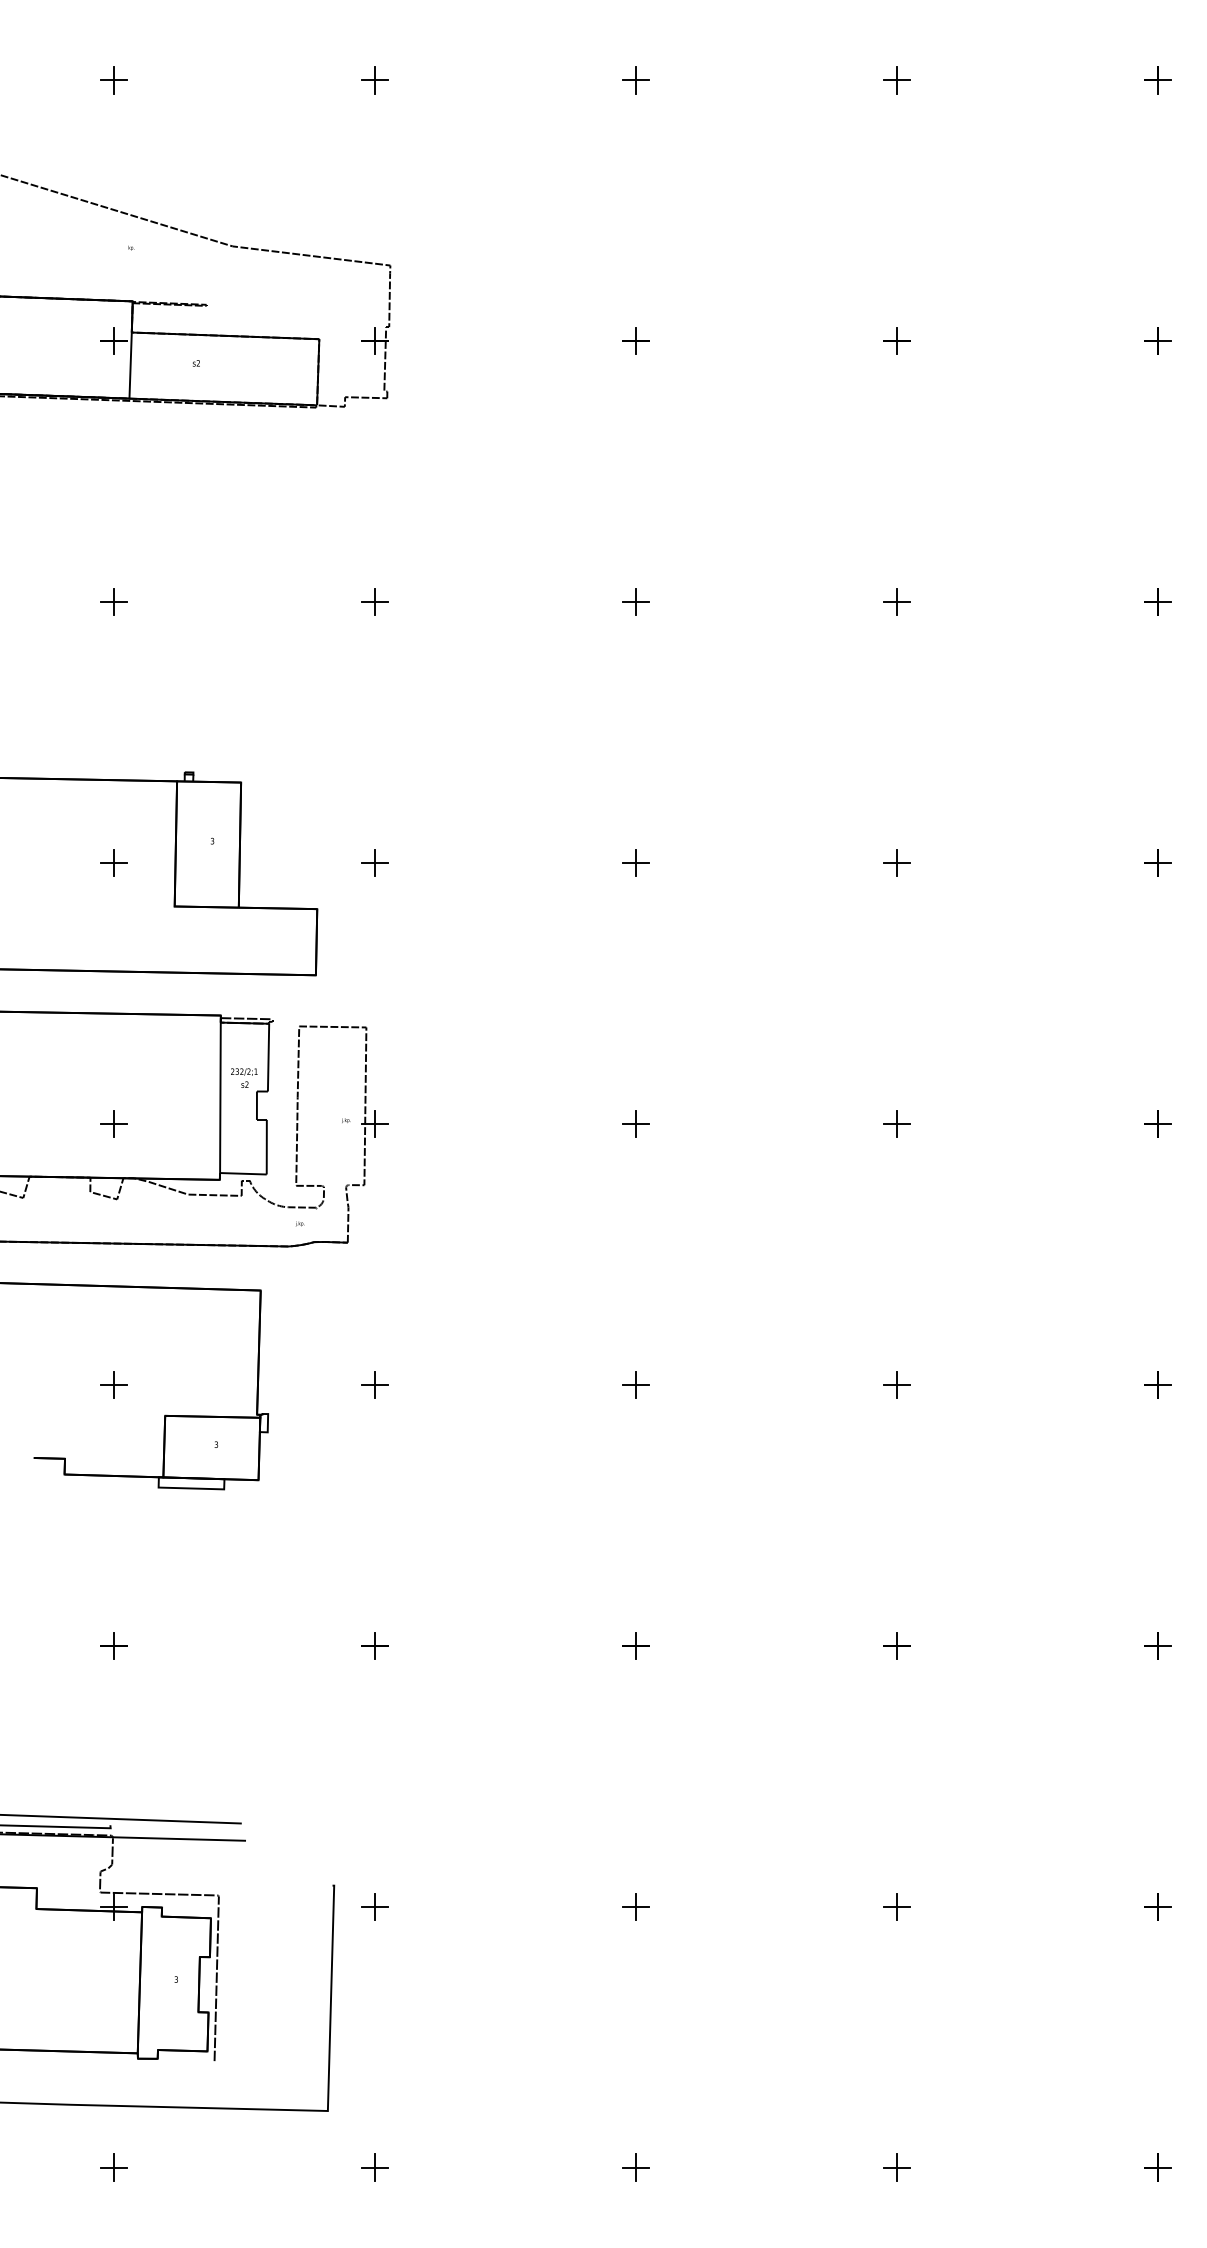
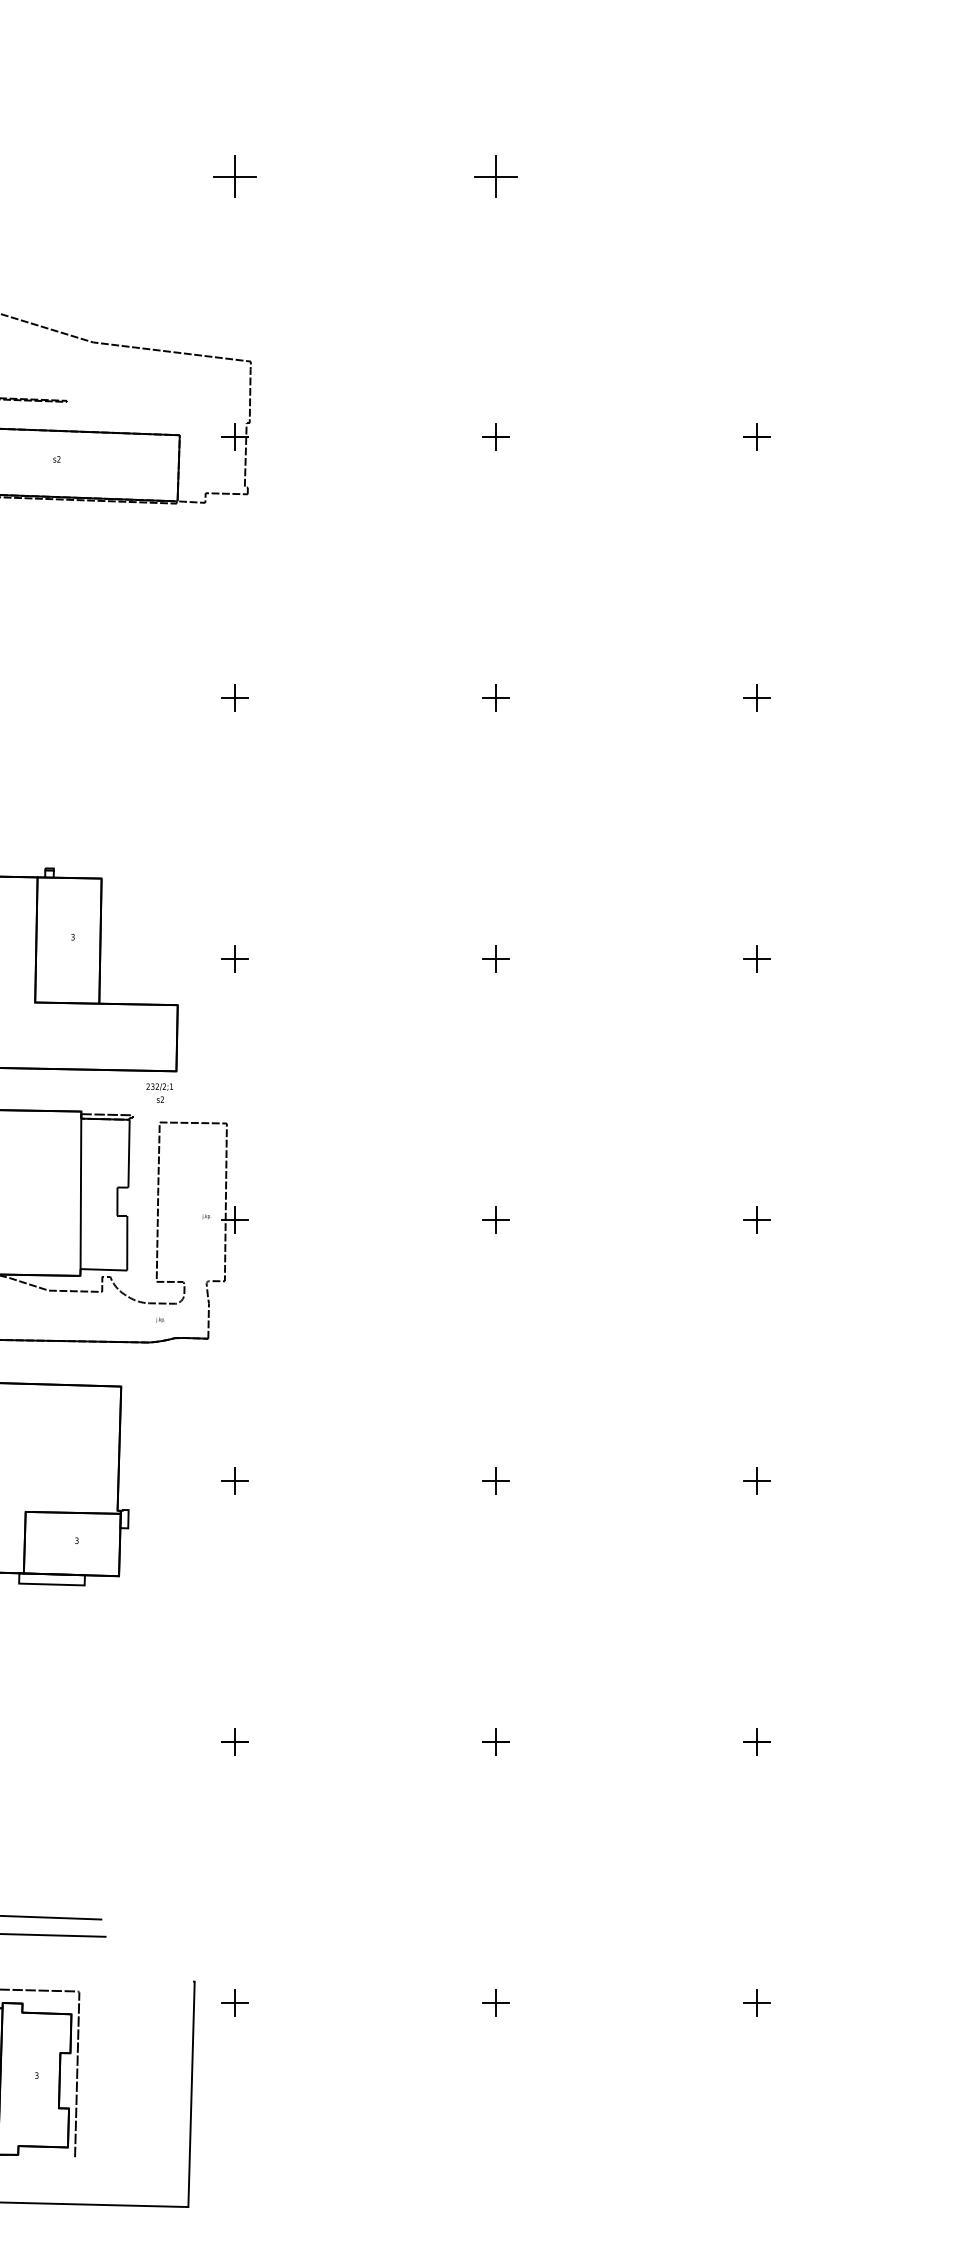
part: (374, 80) -> (235, 176), size x1.6
part: (635, 80) -> (496, 176), size x1.6
part: (896, 80) -> (757, 176), removed
text: (244, 1077) -> (160, 1092), moved

